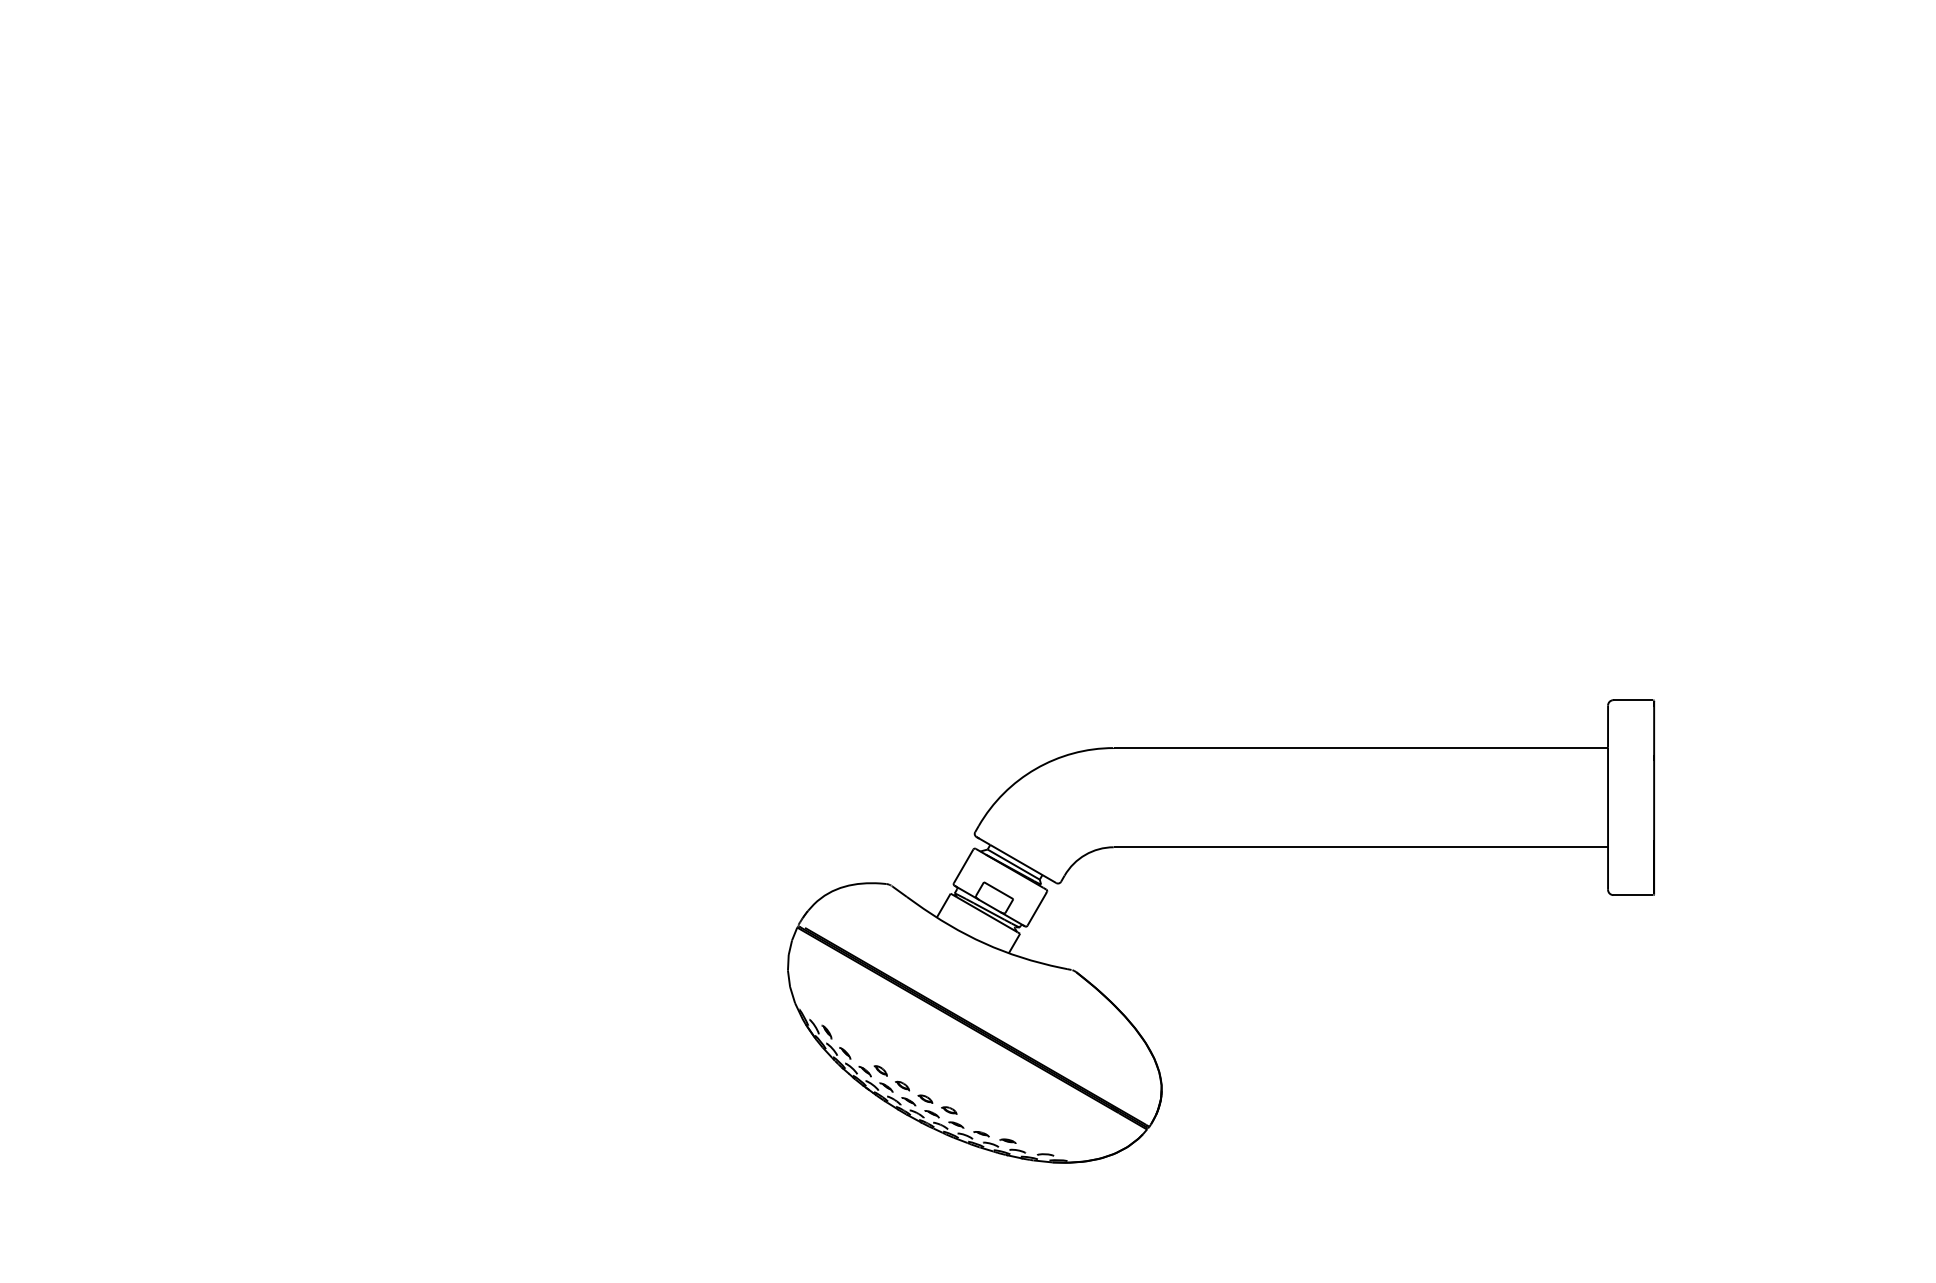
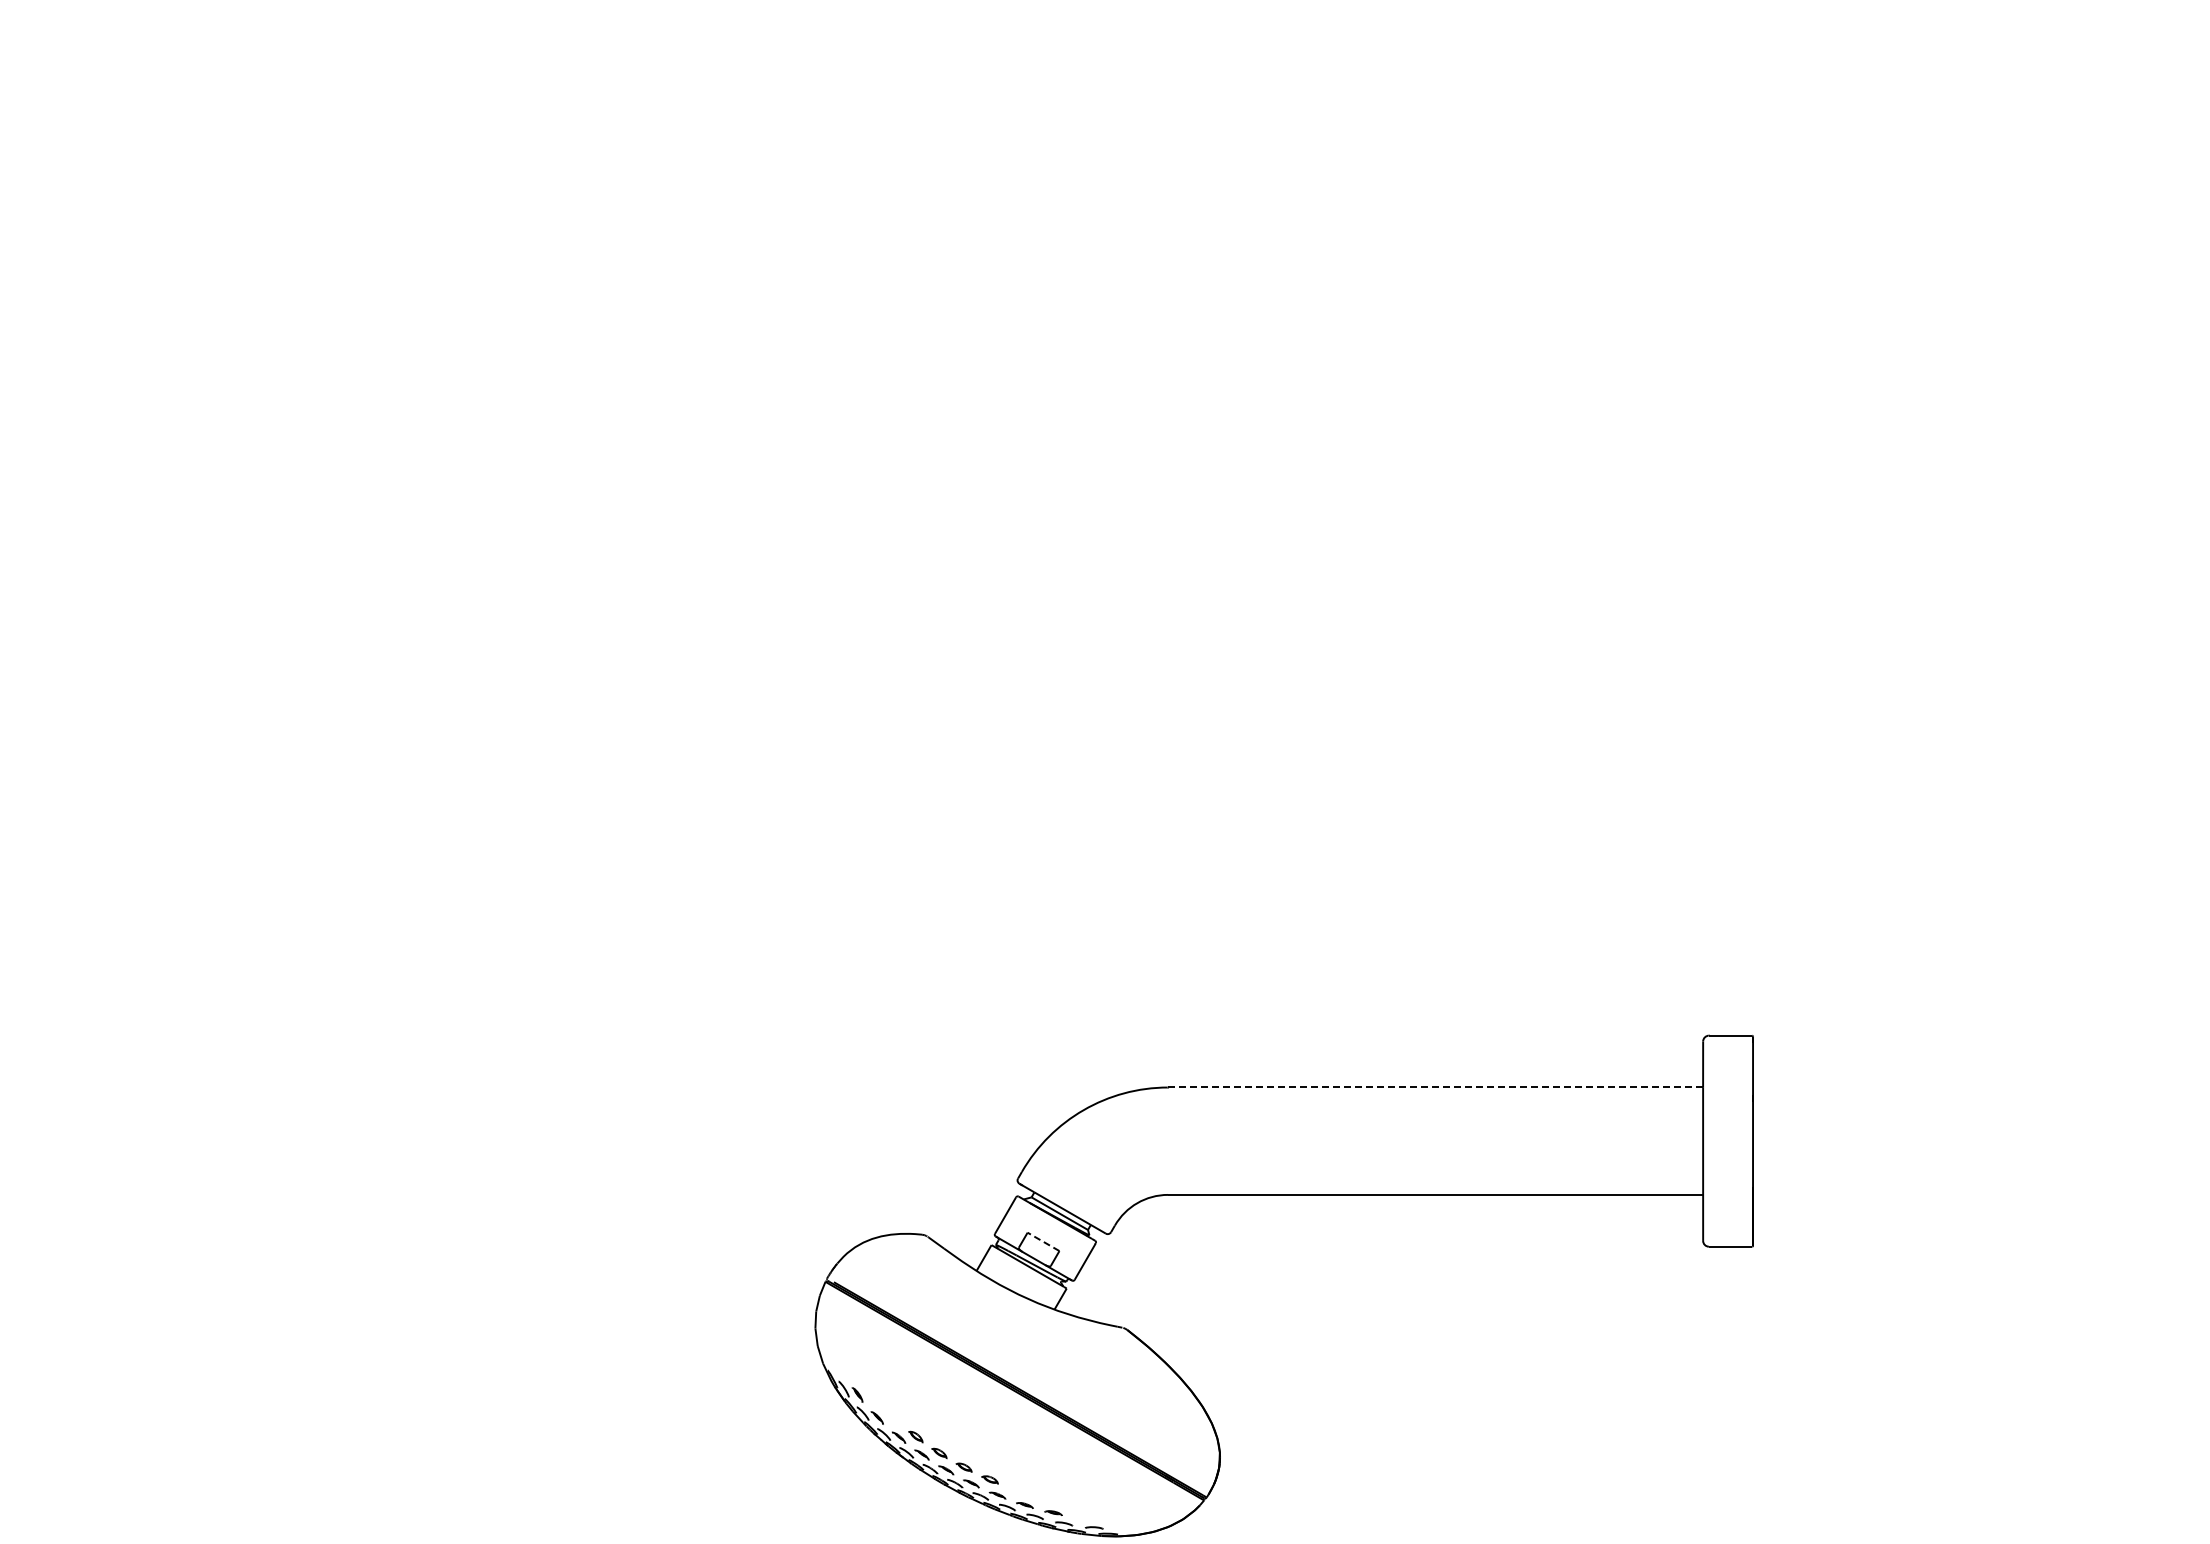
line: (1360, 748) -> (1435, 1087), solid -> dashed
line: (998, 890) -> (1043, 1241), solid -> dashed

